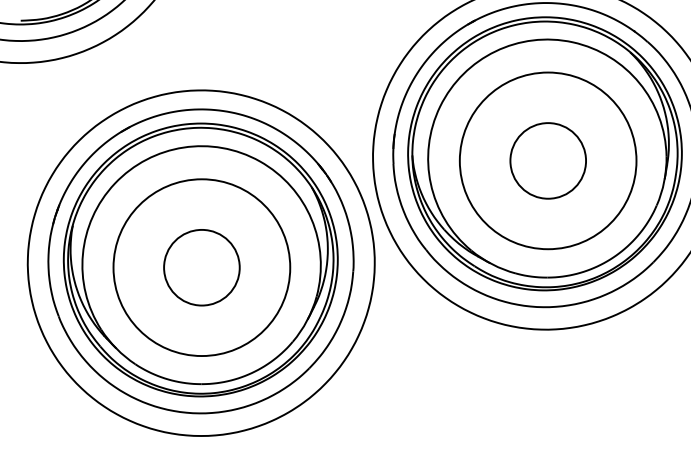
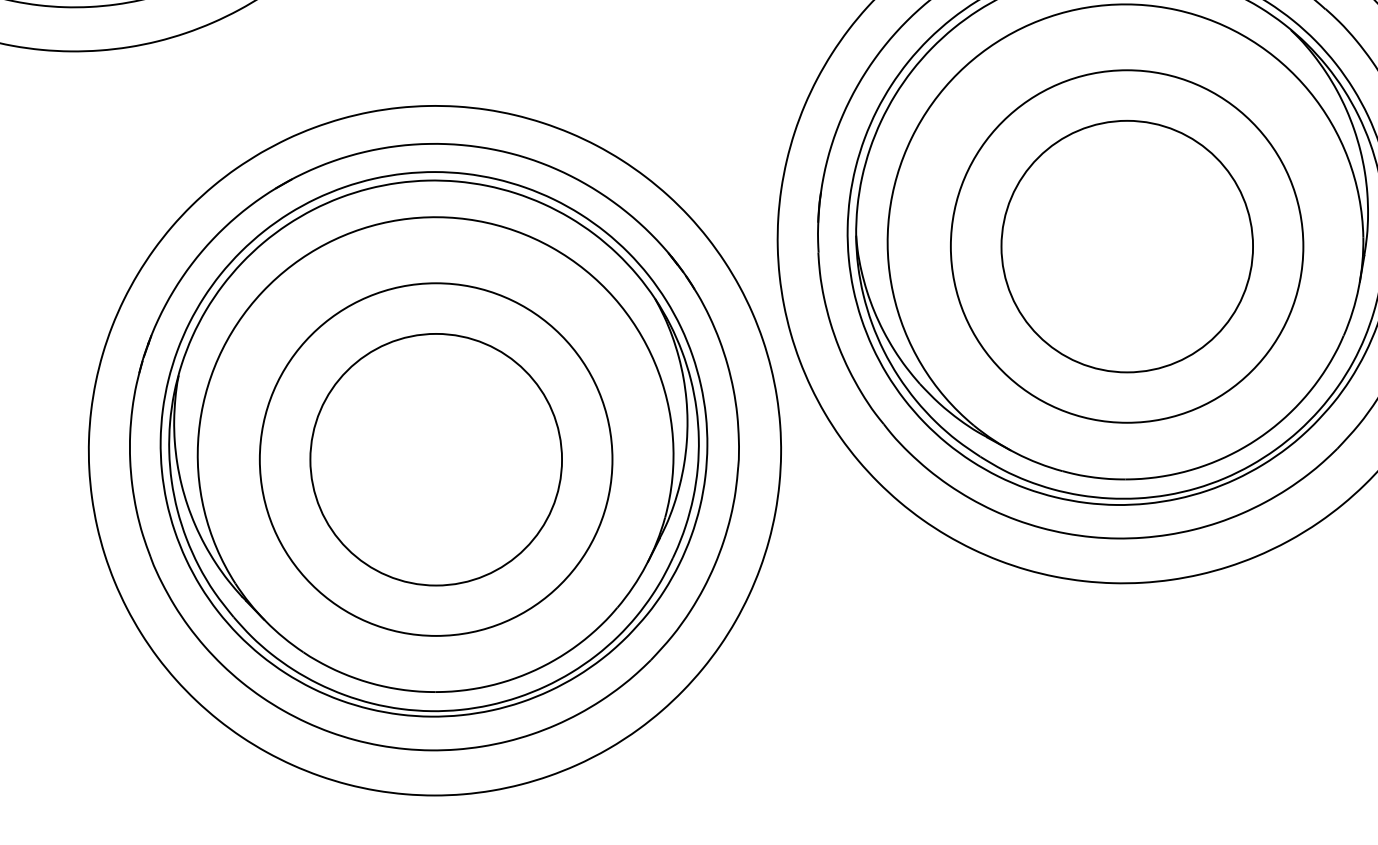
circle: (548, 160) -> (1127, 245), size x1.67
circle: (201, 267) -> (435, 459), size x1.67

